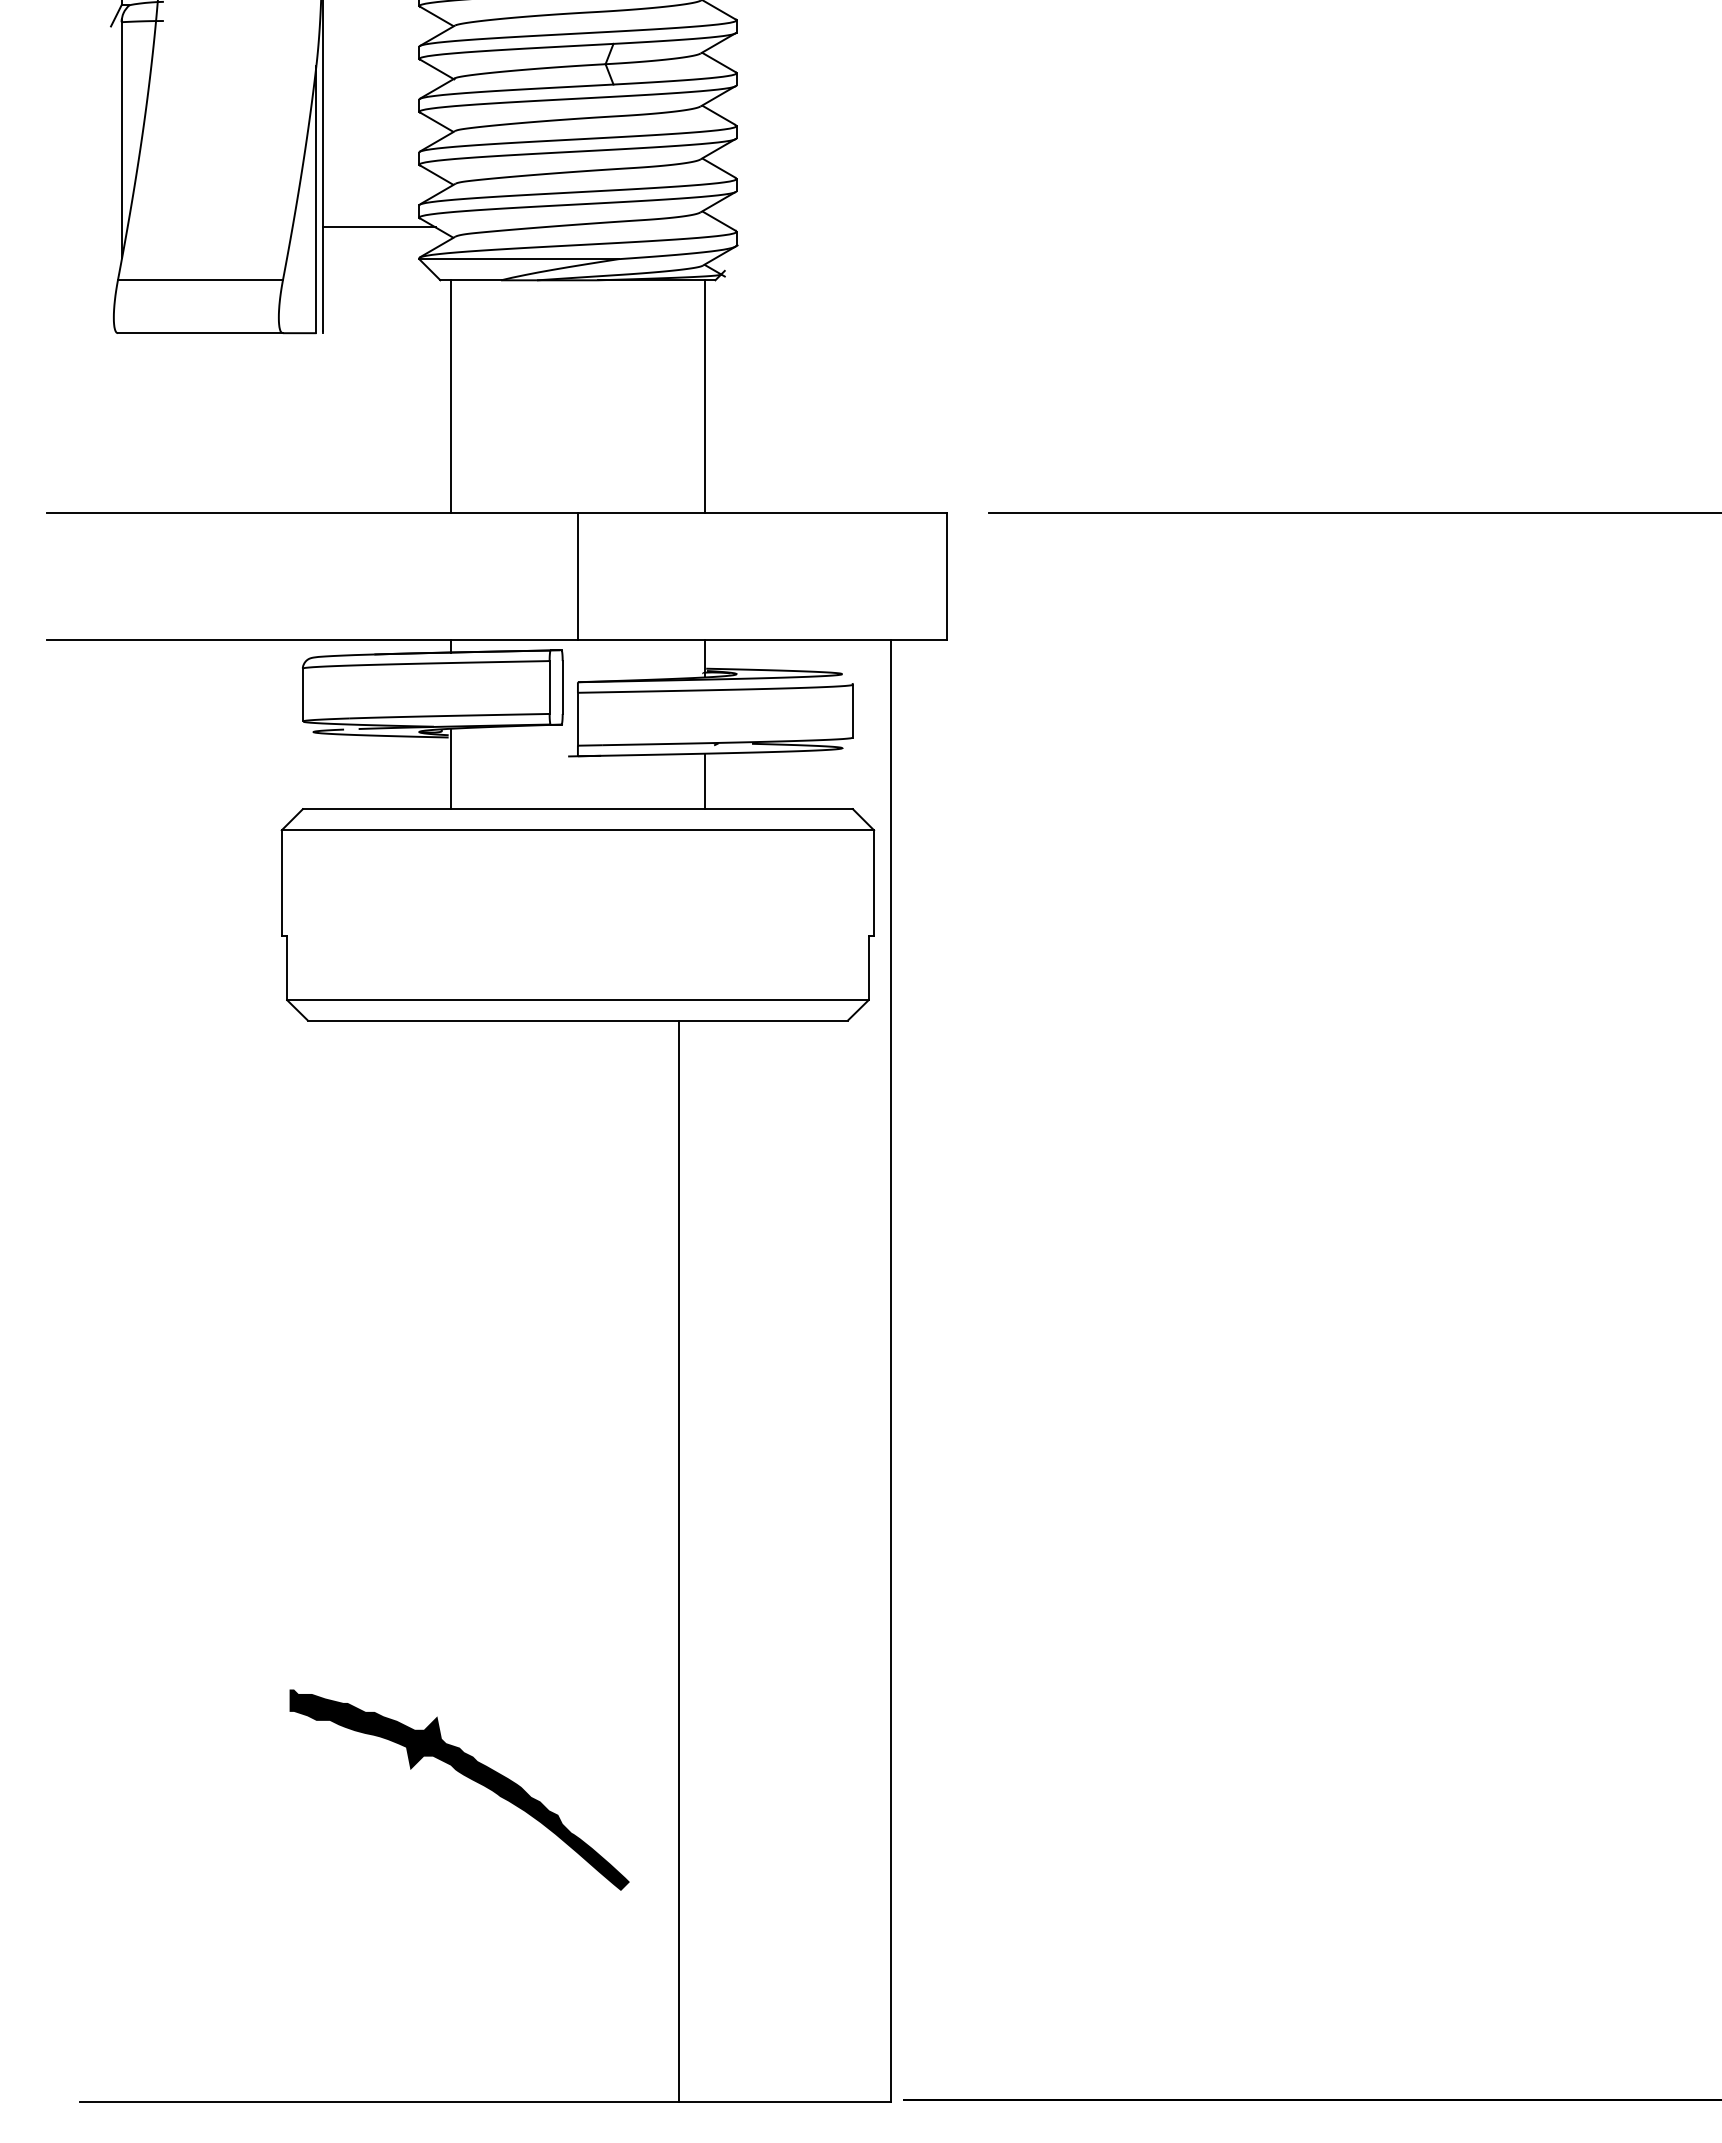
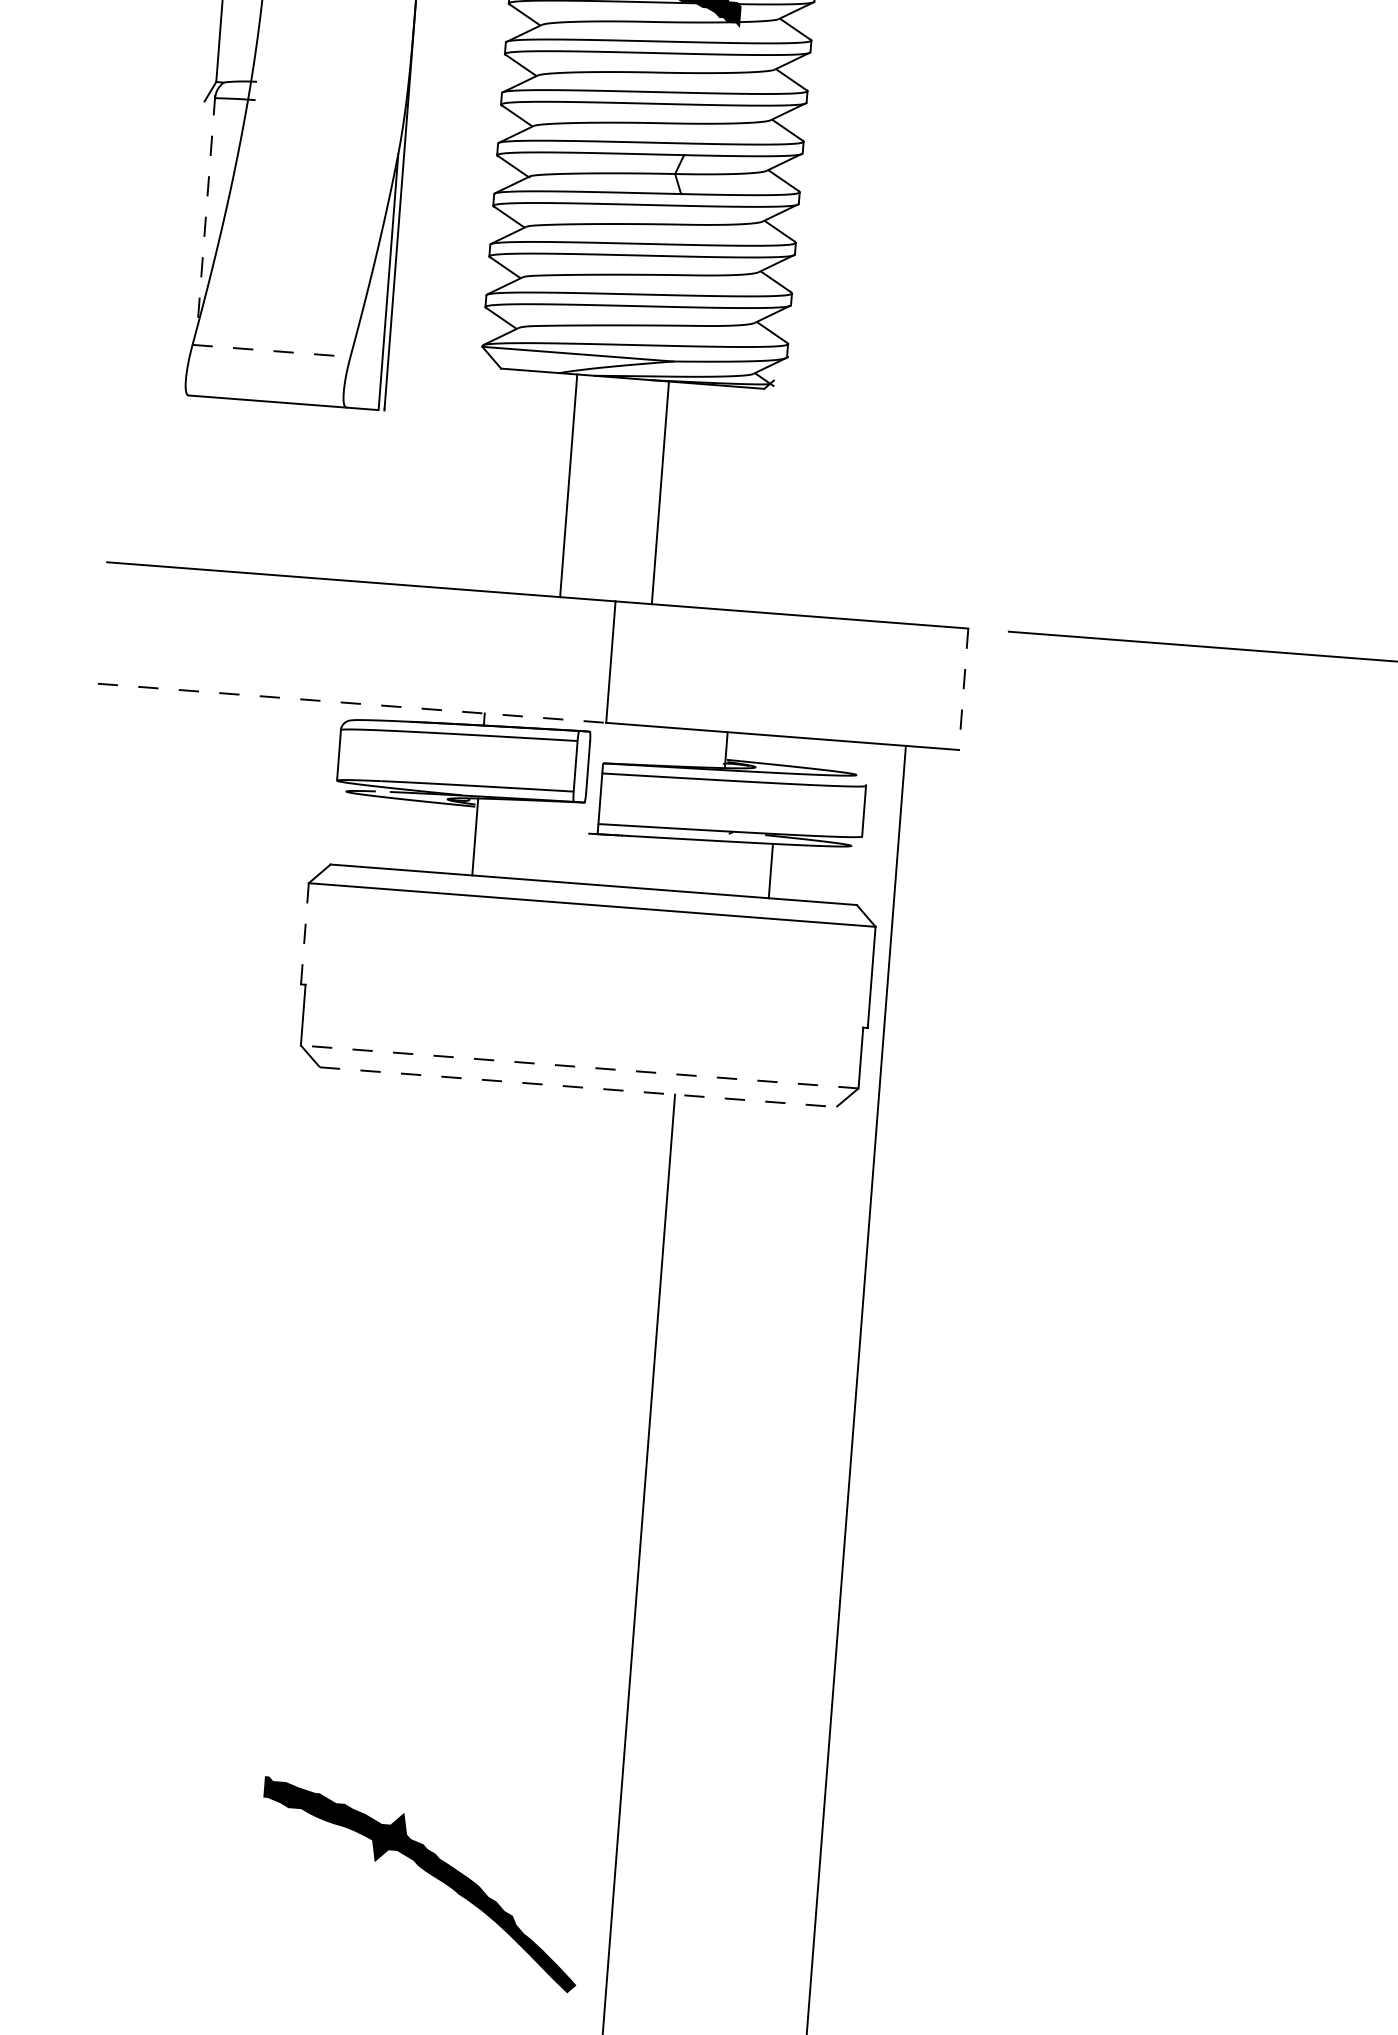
line: (121, 138) -> (206, 209), solid -> dashed
line: (378, 227) -> (445, 313), removed
line: (200, 280) -> (271, 351), solid -> dashed
line: (450, 396) -> (568, 485), moved
line: (704, 396) -> (660, 492), moved
line: (946, 576) -> (963, 689), solid -> dashed
line: (312, 639) -> (352, 702), solid -> dashed
line: (704, 781) -> (770, 871), moved
line: (281, 883) -> (304, 934), solid -> dashed
line: (577, 999) -> (579, 1066), solid -> dashed
line: (577, 1020) -> (577, 1086), solid -> dashed
part: (466, 1777) -> (427, 1873), moved

